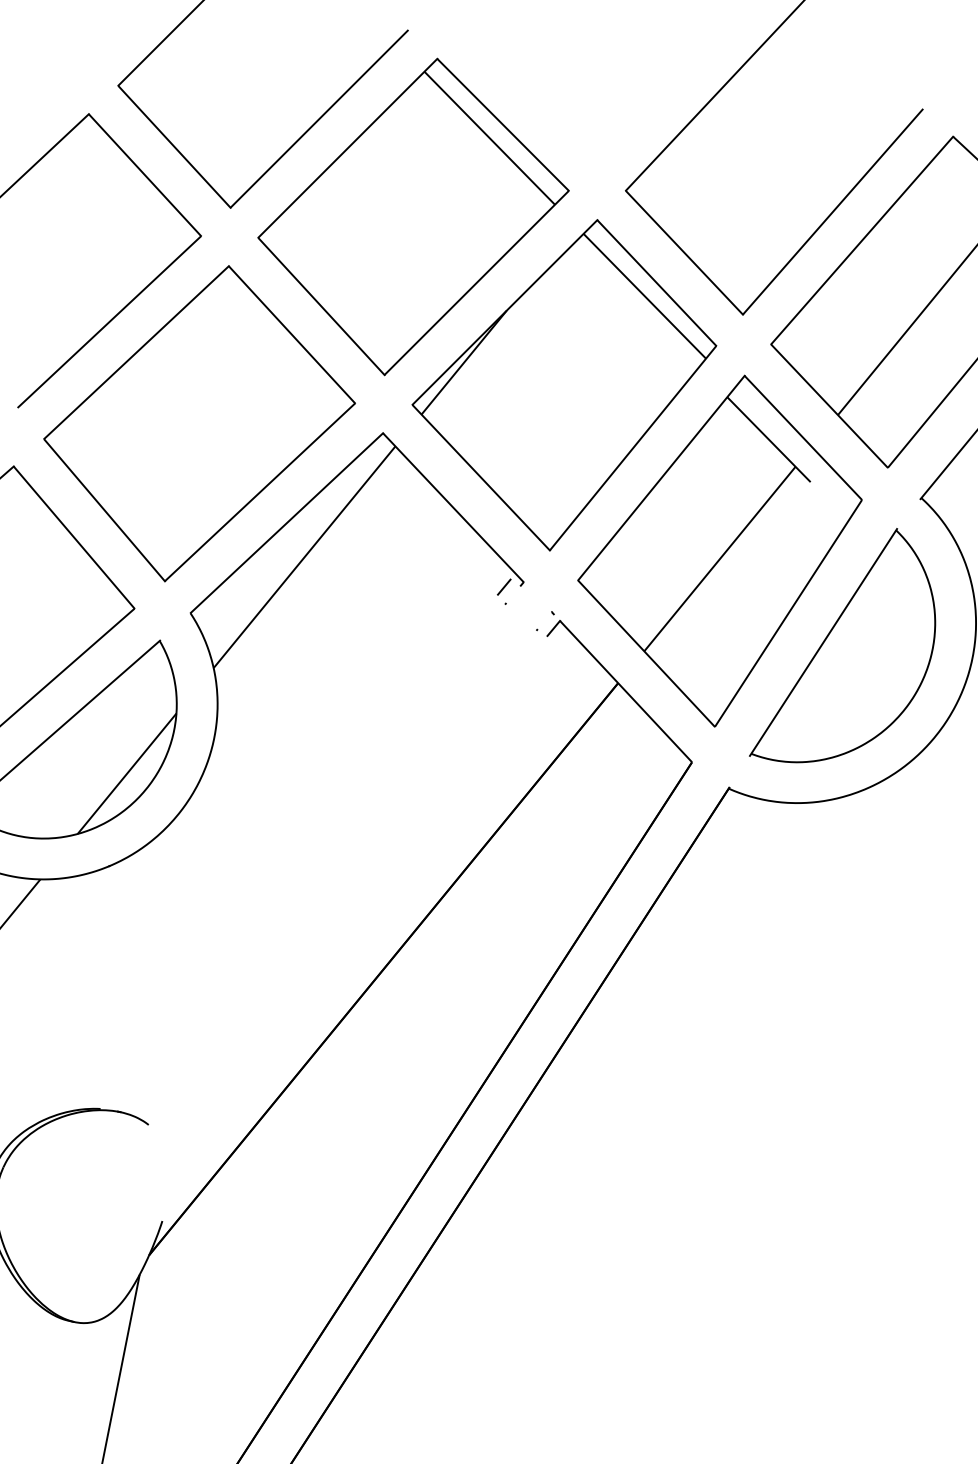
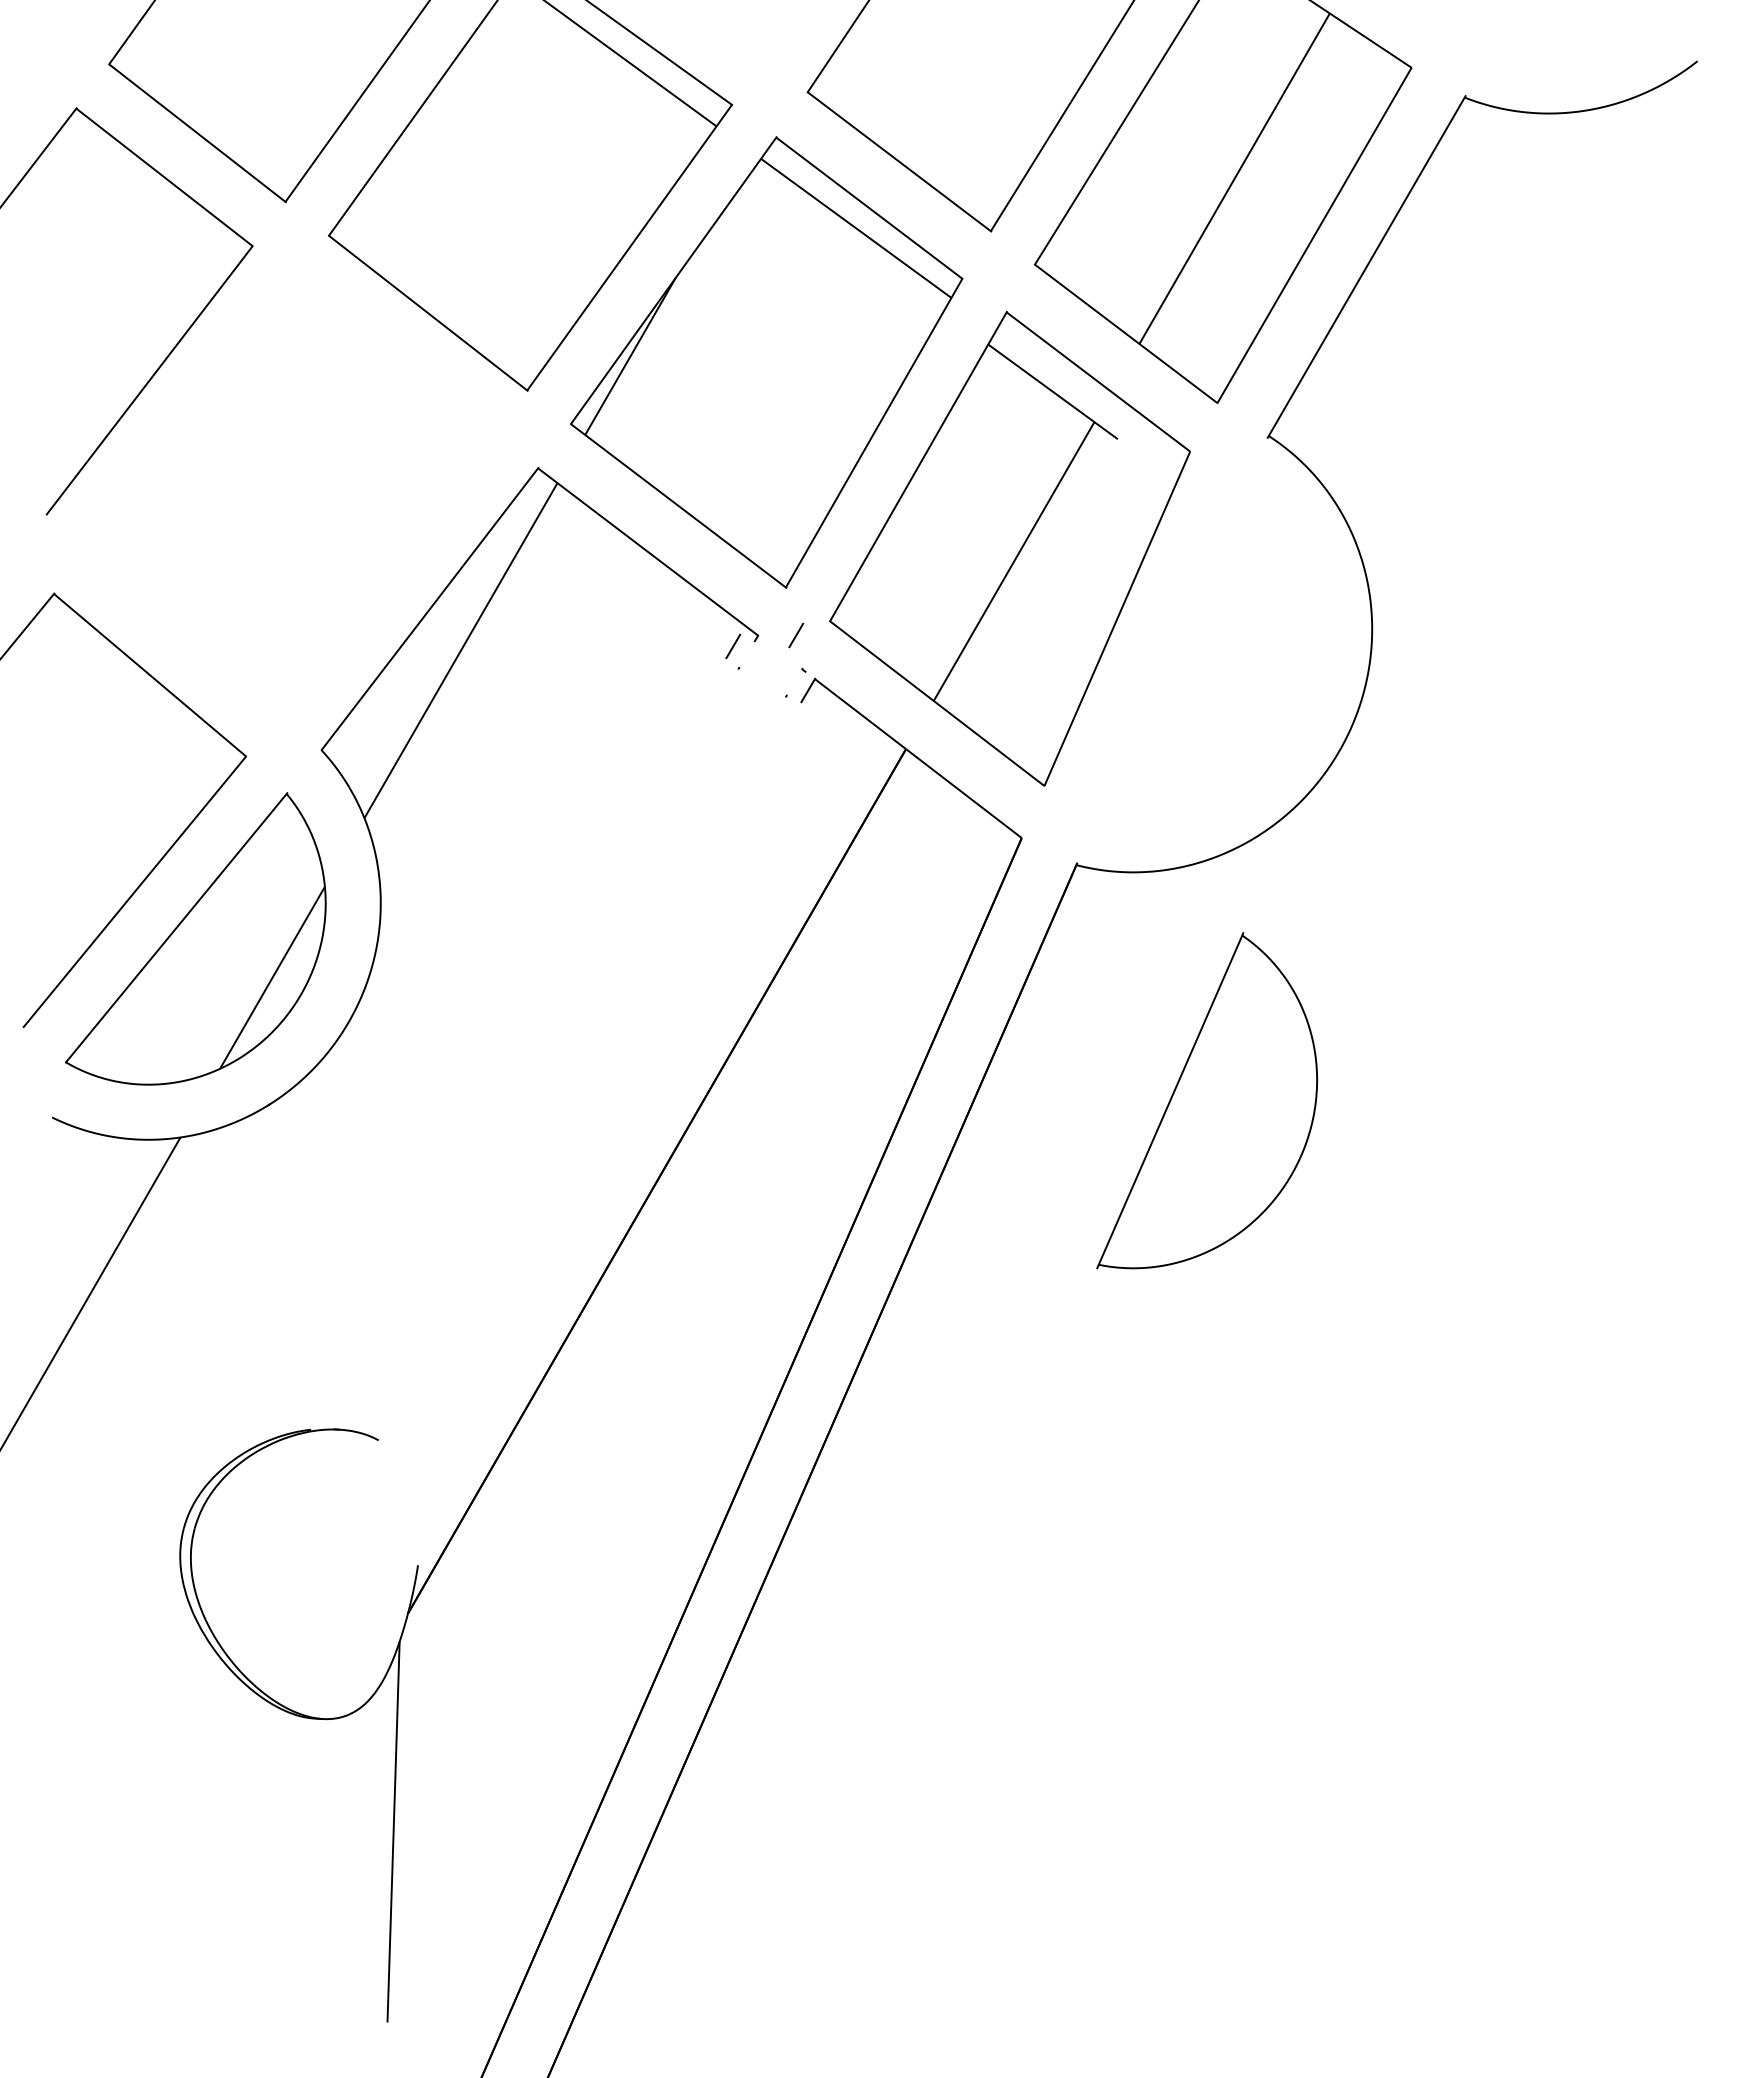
part: (199, 423) -> (291, 496), removed
line: (551, 586) -> (796, 635), added
part: (850, 646) -> (1206, 1100), moved

